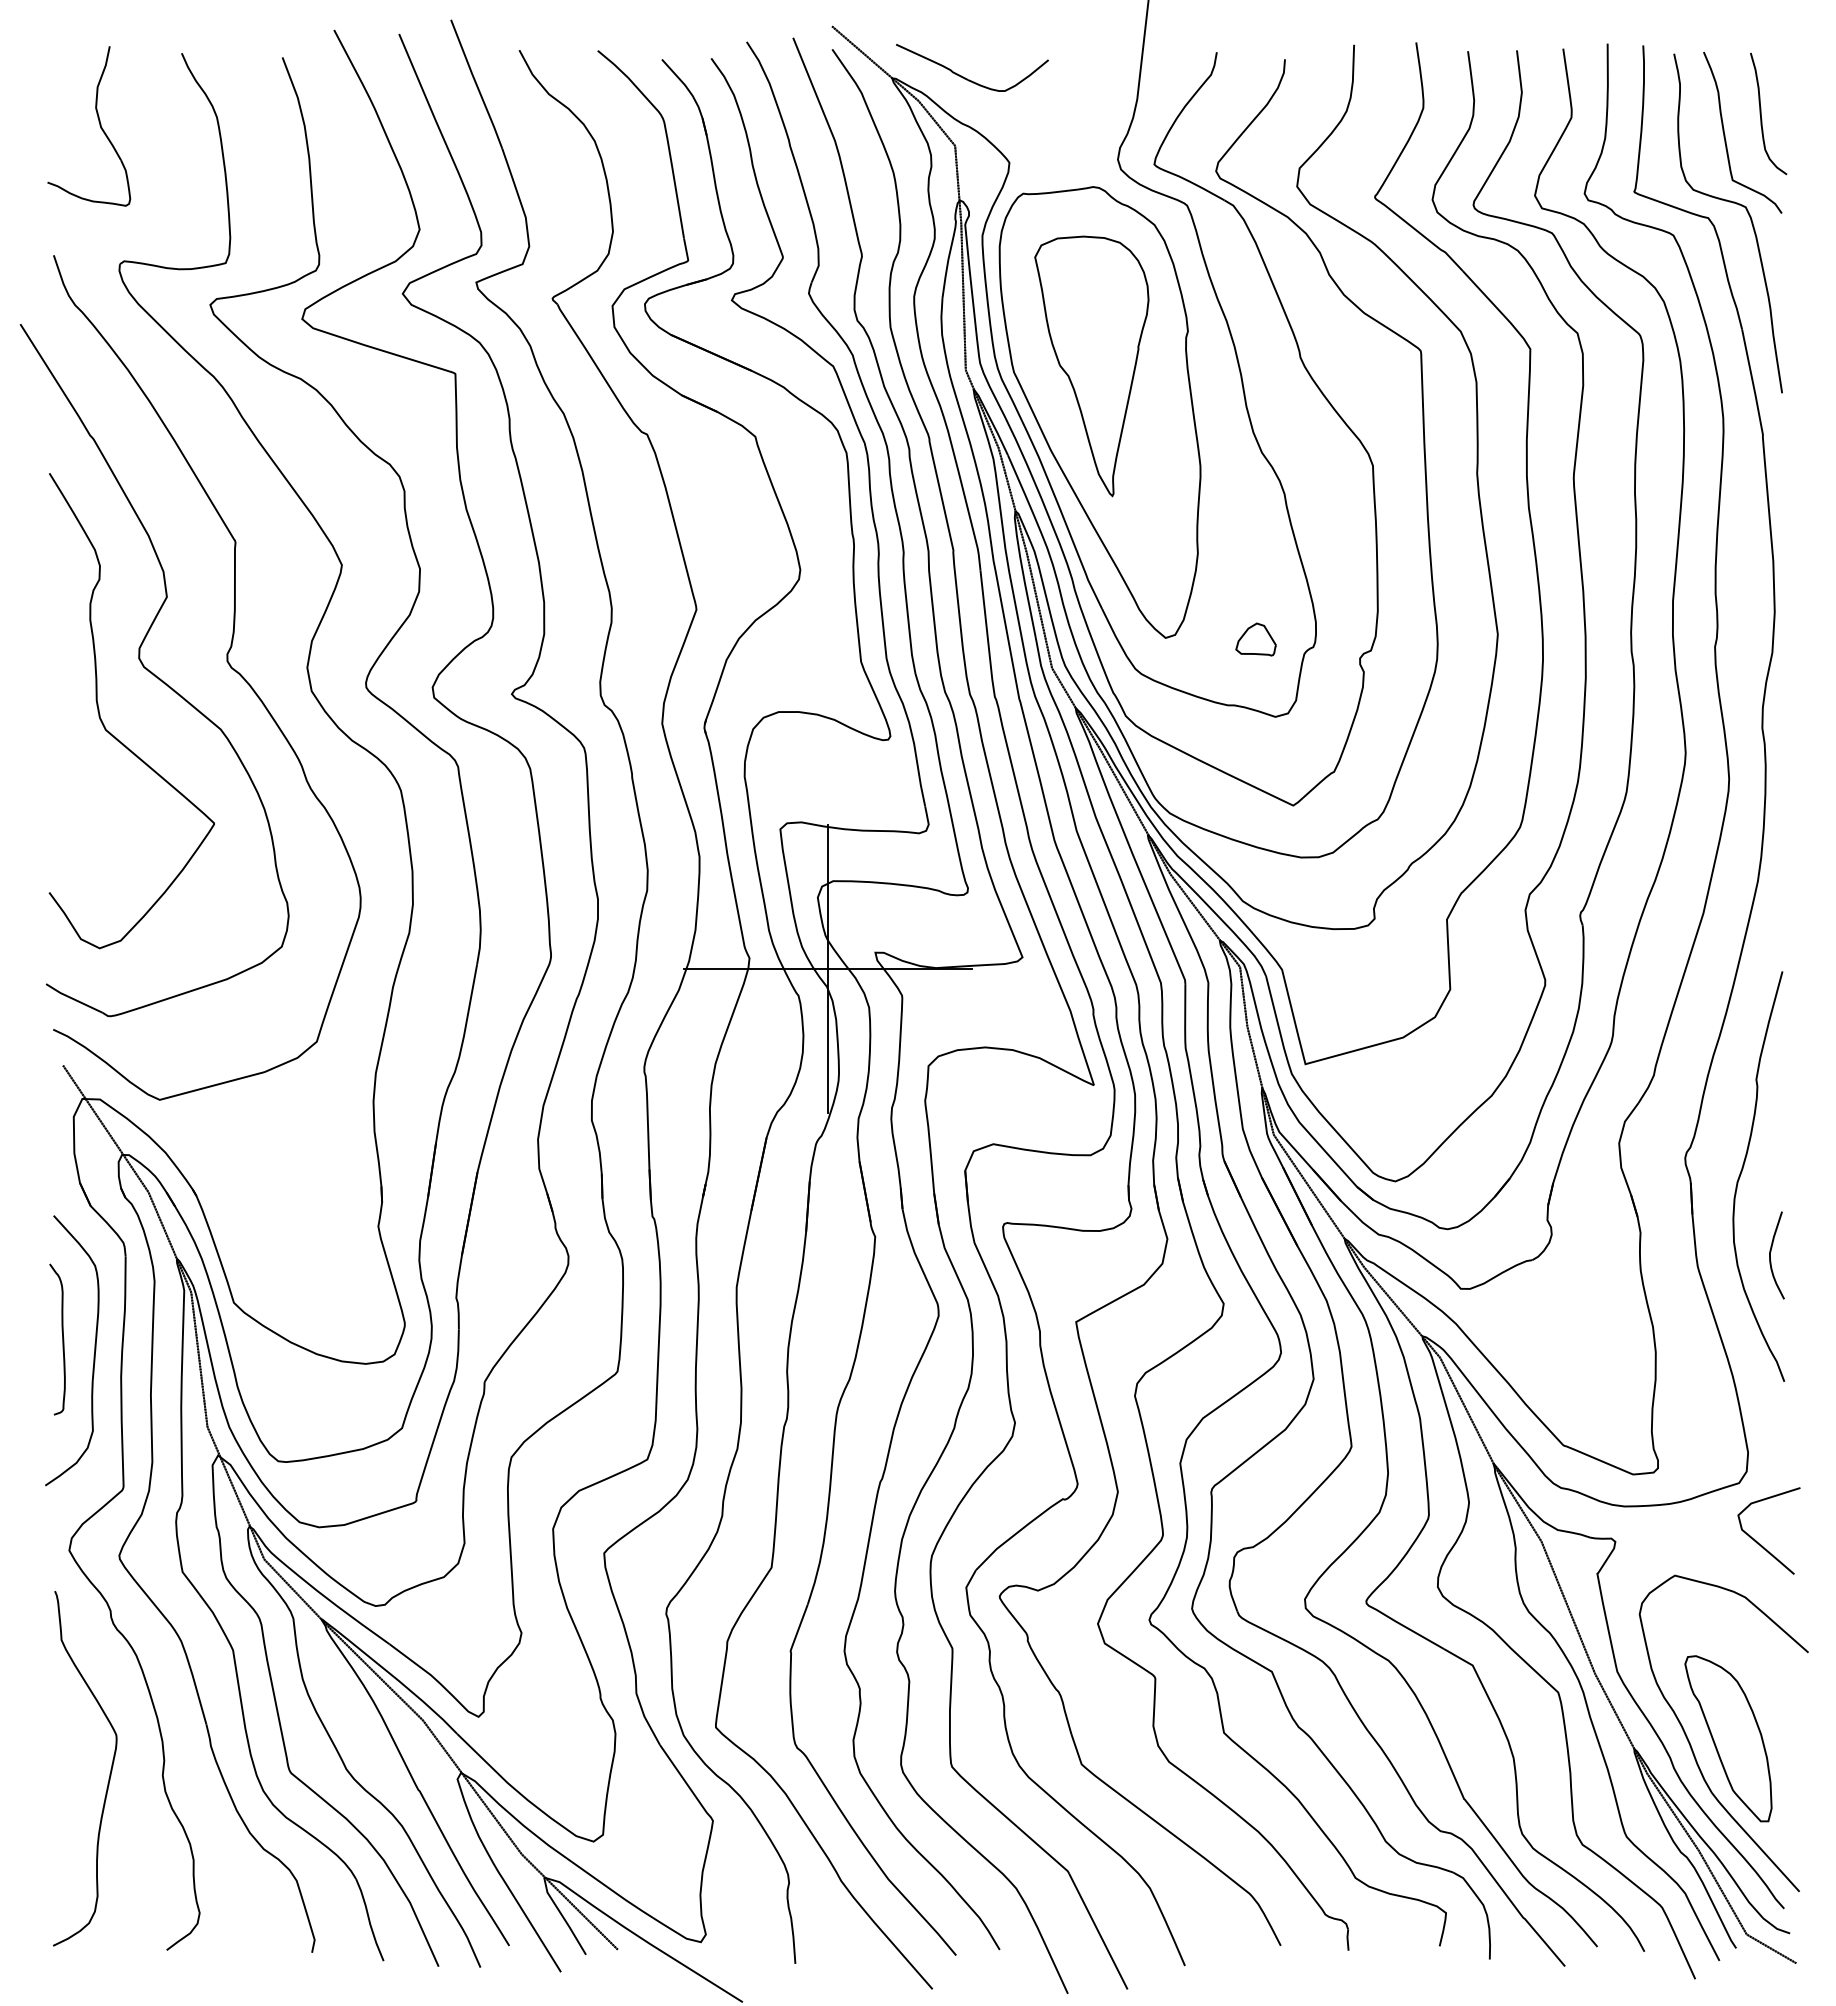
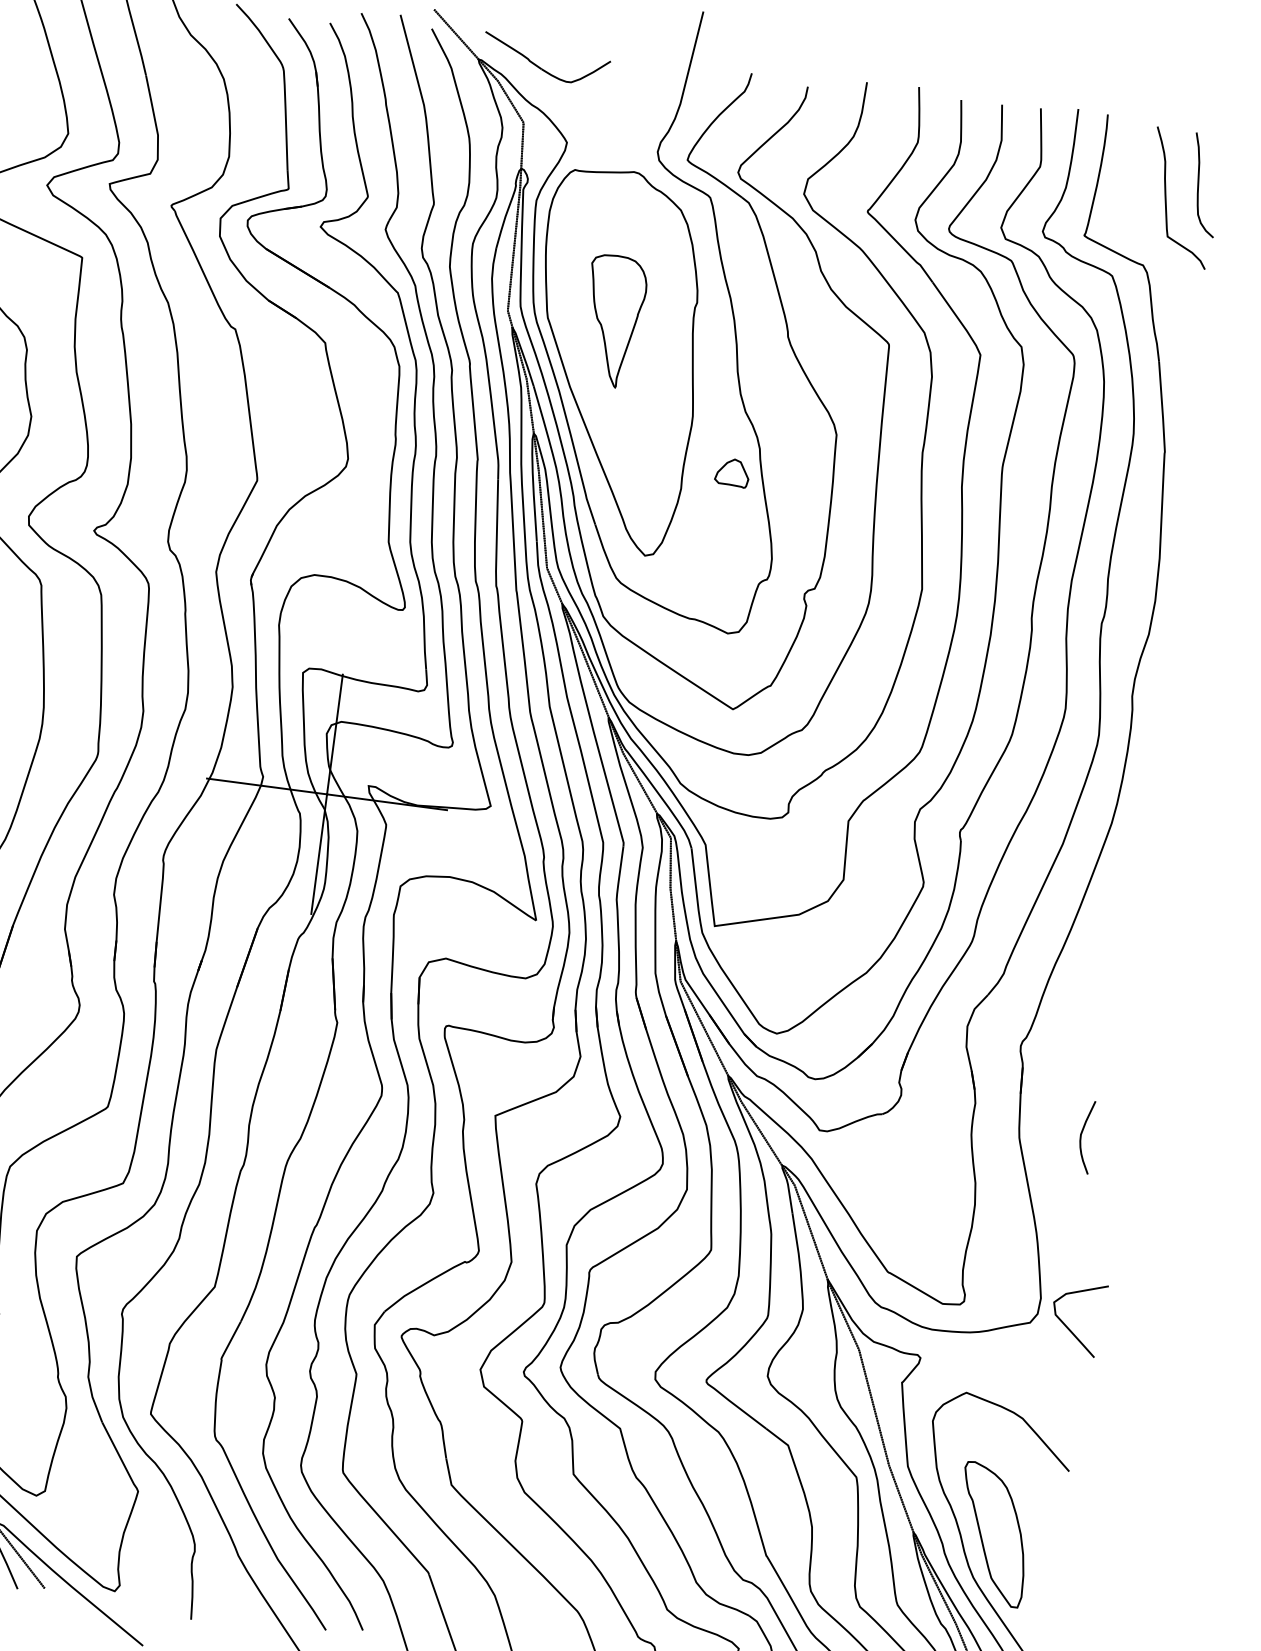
curve: (1732, 203) -> (1164, 255), removed
part: (1091, 366) -> (613, 321), size x0.6
part: (1255, 639) -> (732, 472), moved
curve: (1742, 1172) -> (1066, 1064), removed
curve: (1757, 1541) -> (1067, 1326), moved

